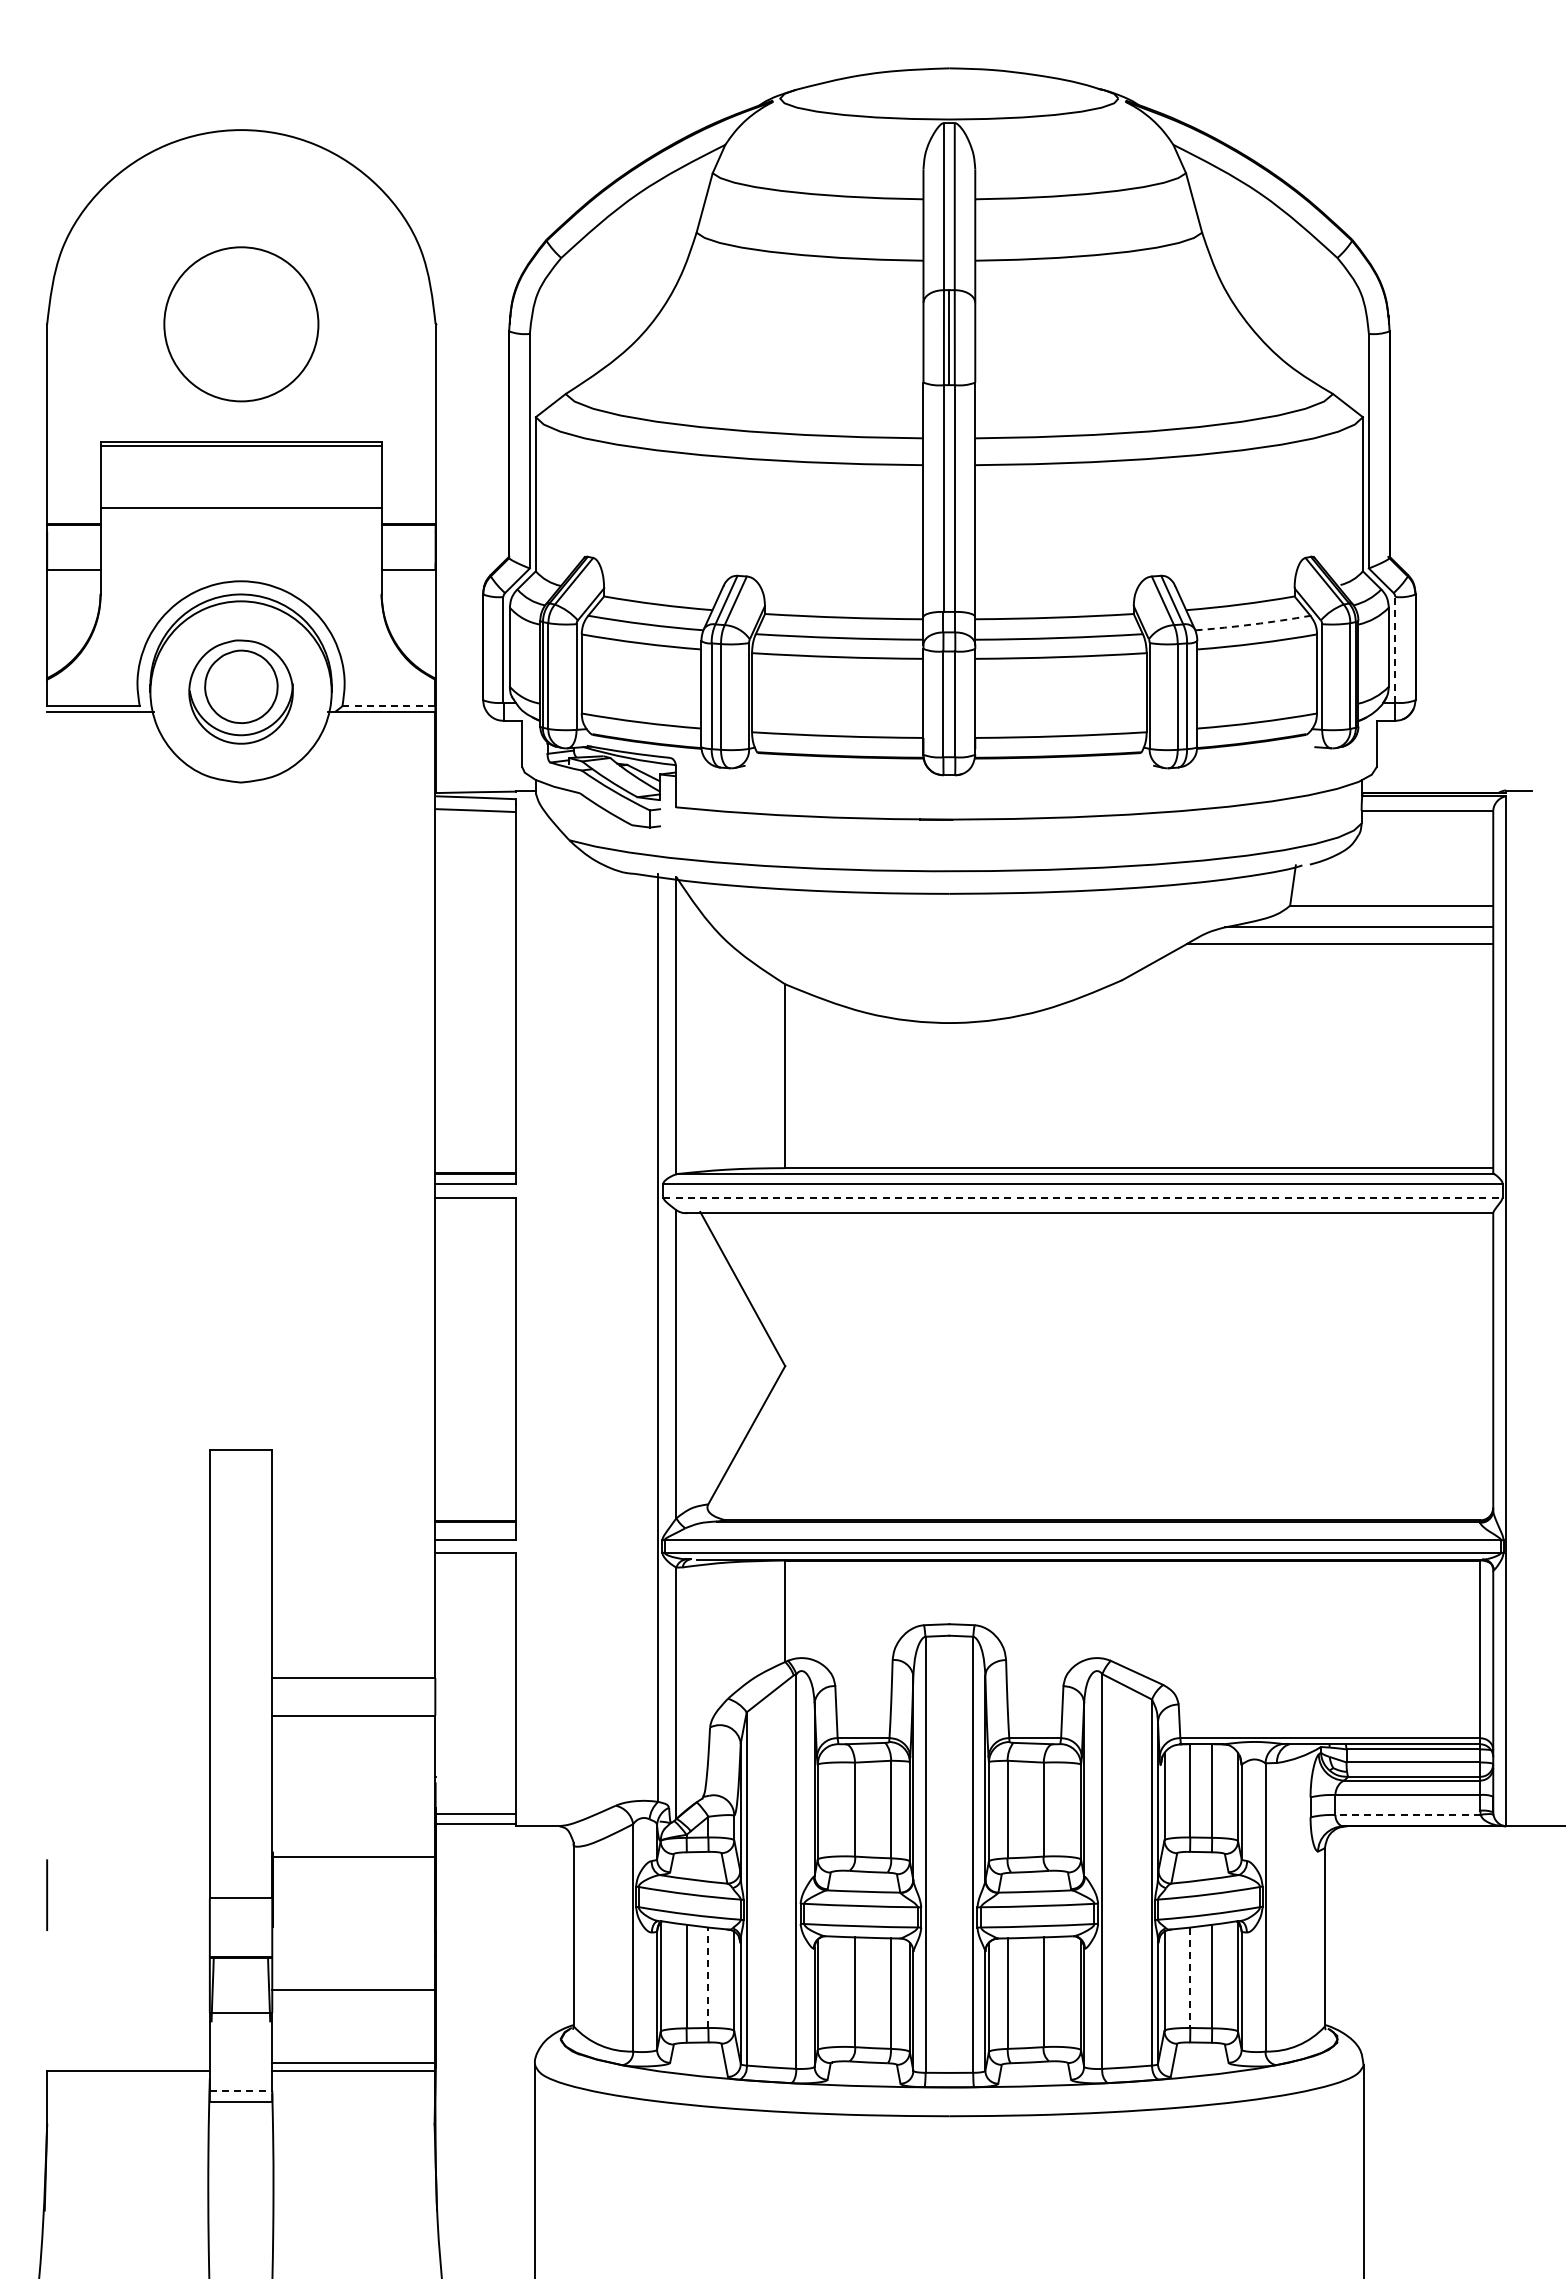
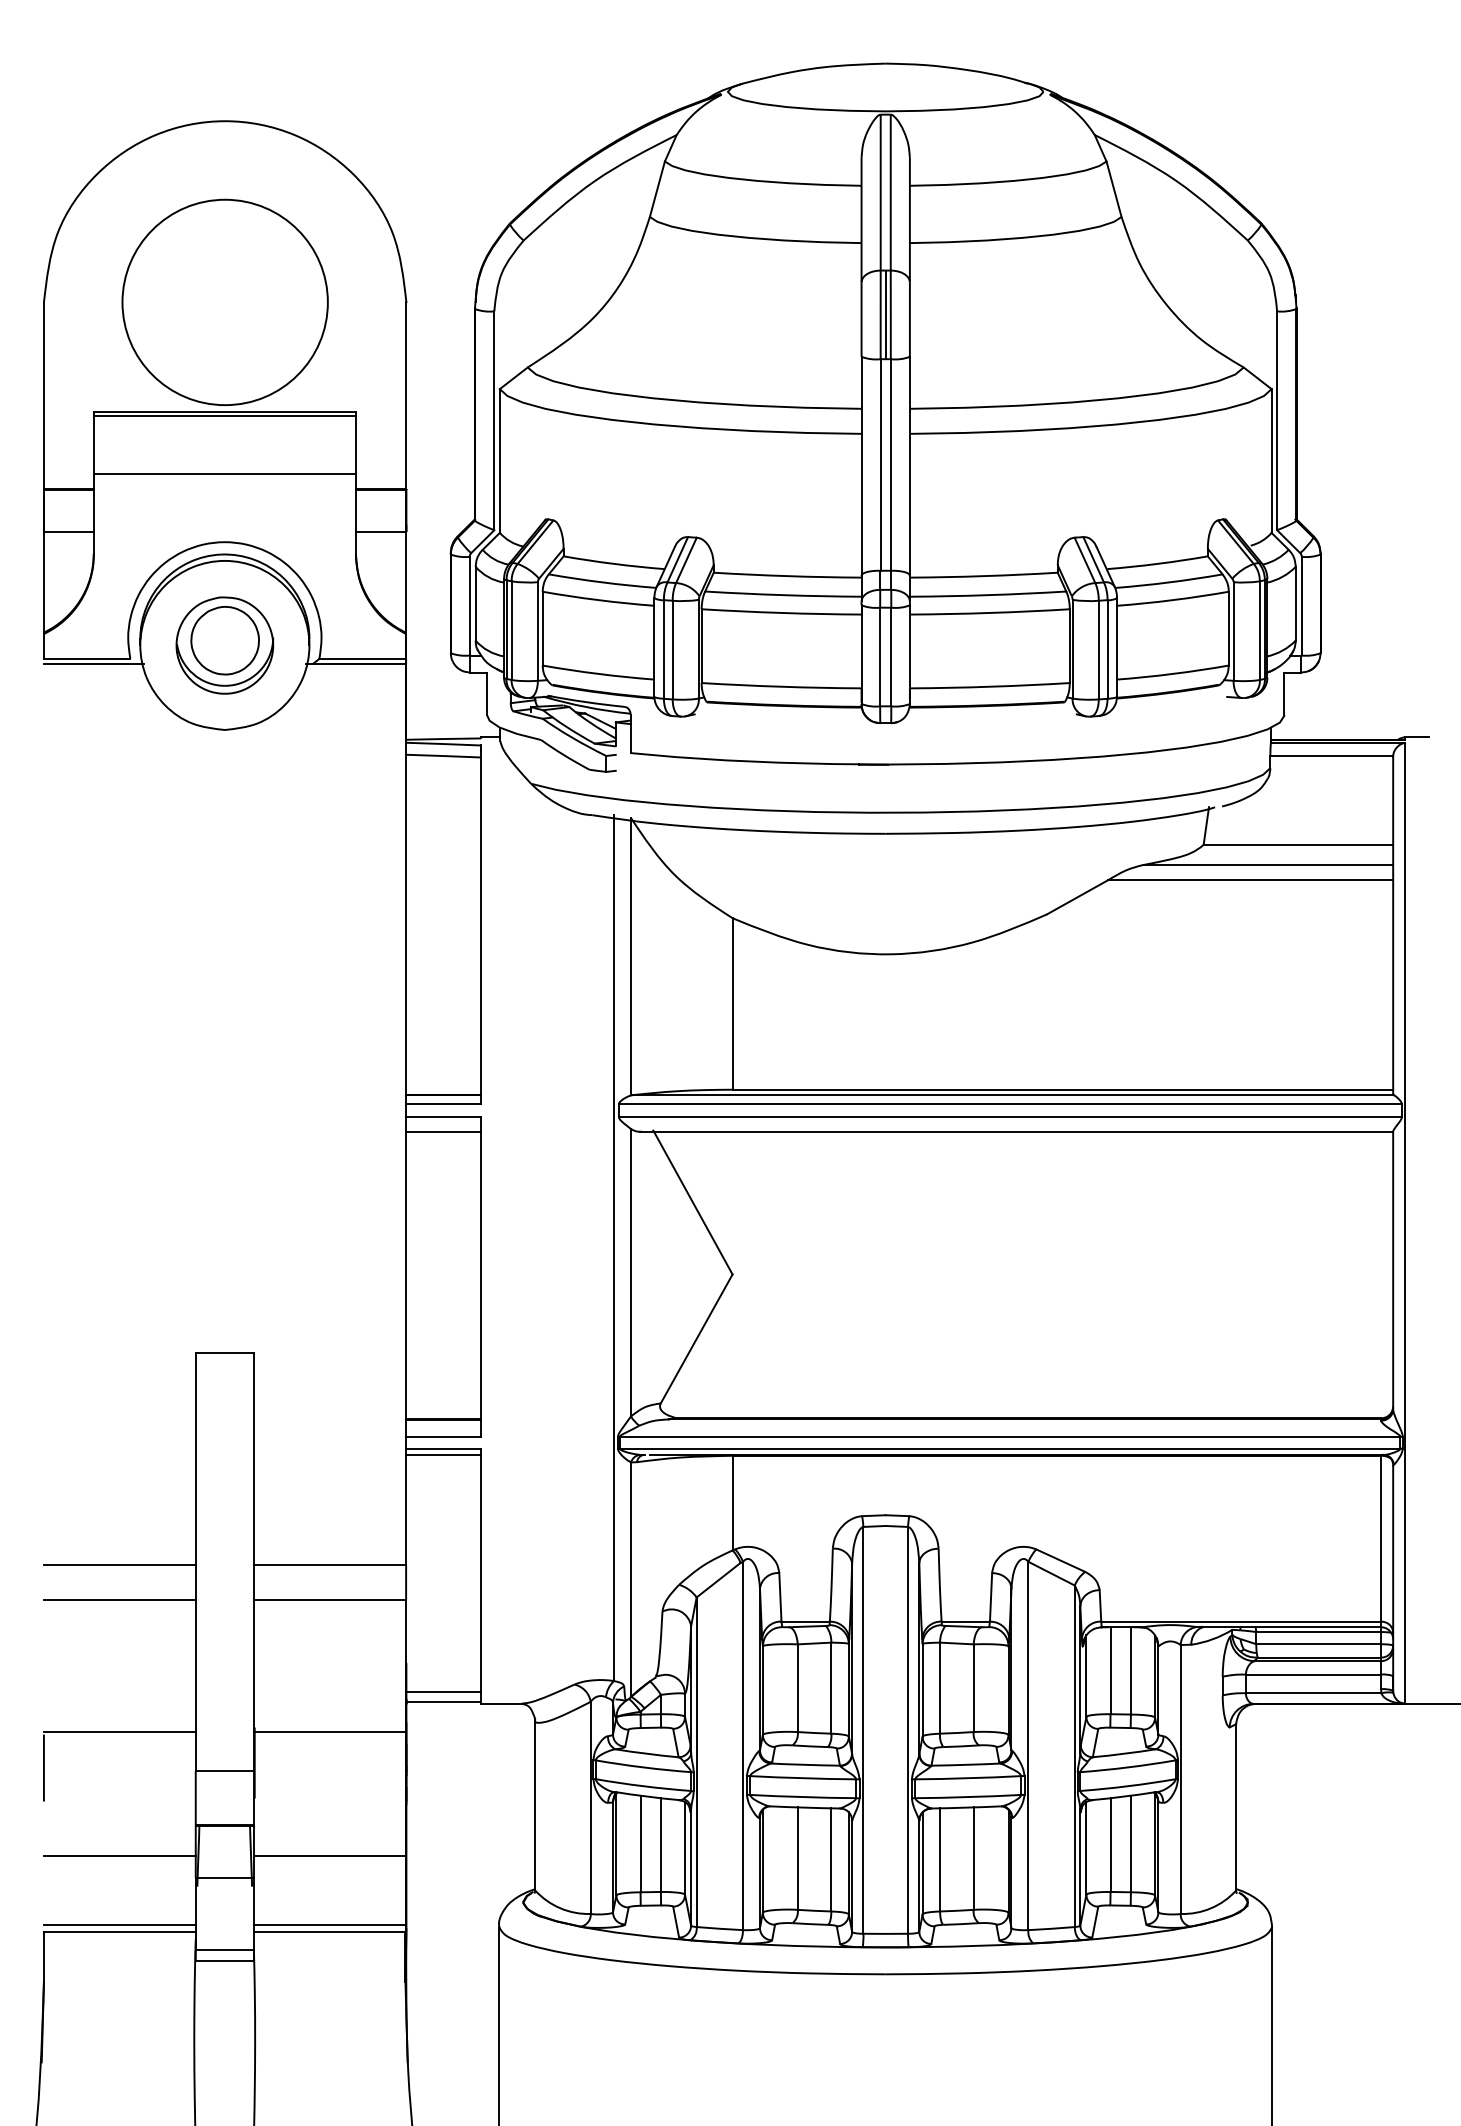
circle: (241, 324) -> (225, 302), size x1.43
arc: (1253, 624) -> (1169, 582), dashed -> solid
line: (1395, 649) -> (1301, 605), dashed -> solid
line: (389, 706) -> (363, 659), dashed -> solid
line: (1082, 1197) -> (1009, 1117), dashed -> solid
line: (475, 1213) -> (443, 1132), added
line: (475, 1559) -> (443, 1454), added
line: (127, 1677) -> (118, 1564), added
line: (127, 1715) -> (118, 1600), added
line: (1408, 1815) -> (1314, 1693), dashed -> solid
line: (127, 1856) -> (118, 1731), added
line: (708, 1977) -> (660, 1844), dashed -> solid
line: (1190, 1978) -> (1110, 1845), dashed -> solid
line: (127, 1989) -> (118, 1856), added
line: (127, 2063) -> (118, 1925), added
line: (241, 2090) -> (225, 1950), dashed -> solid

